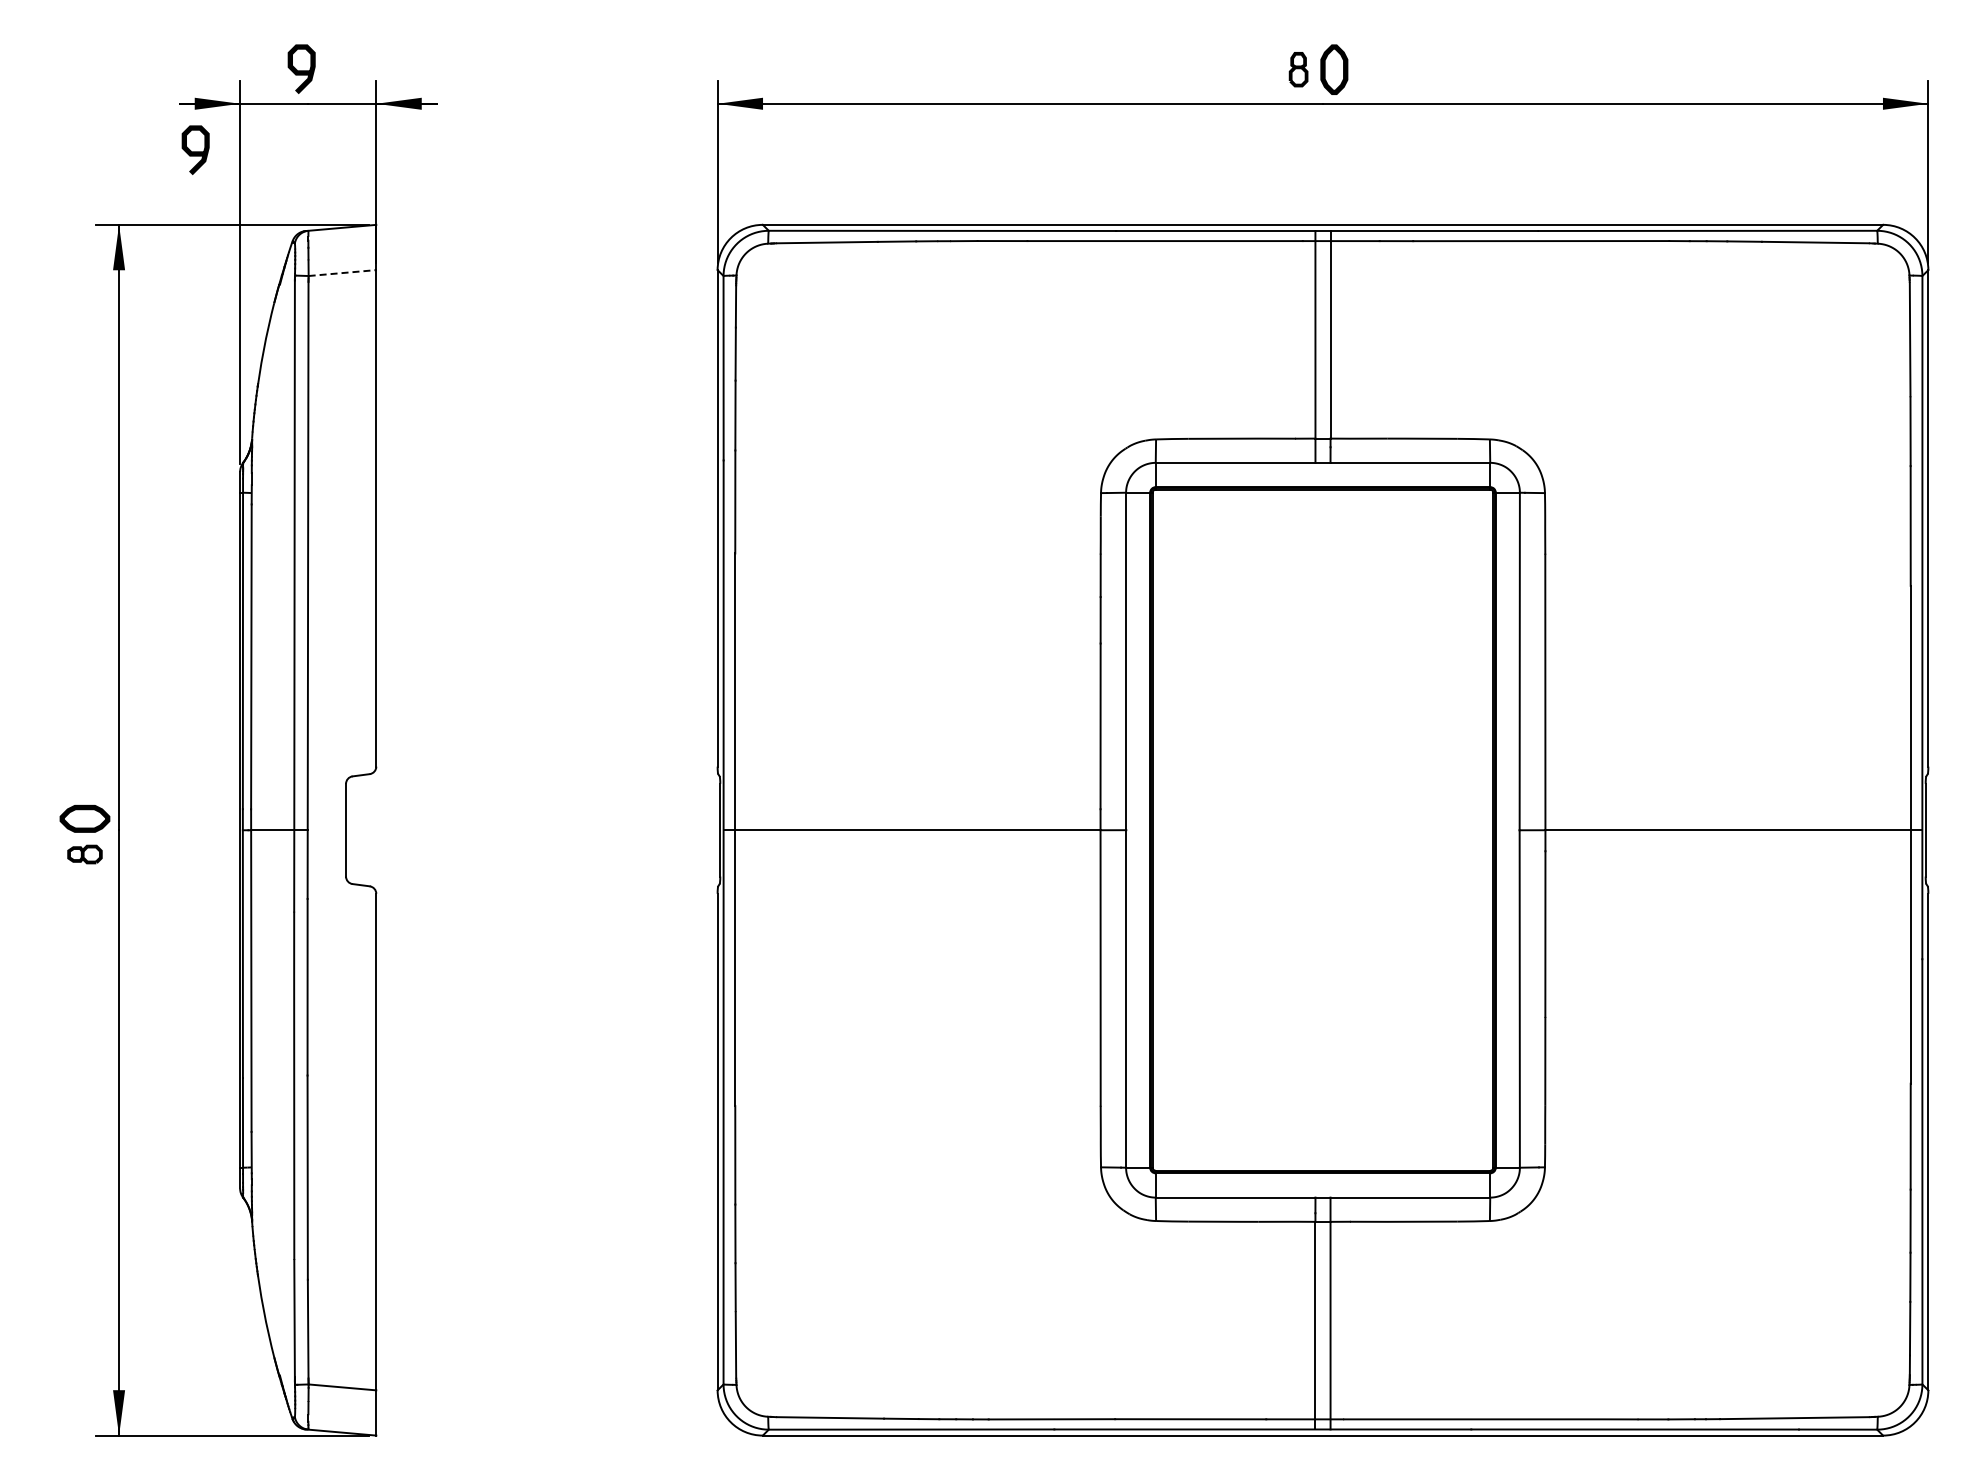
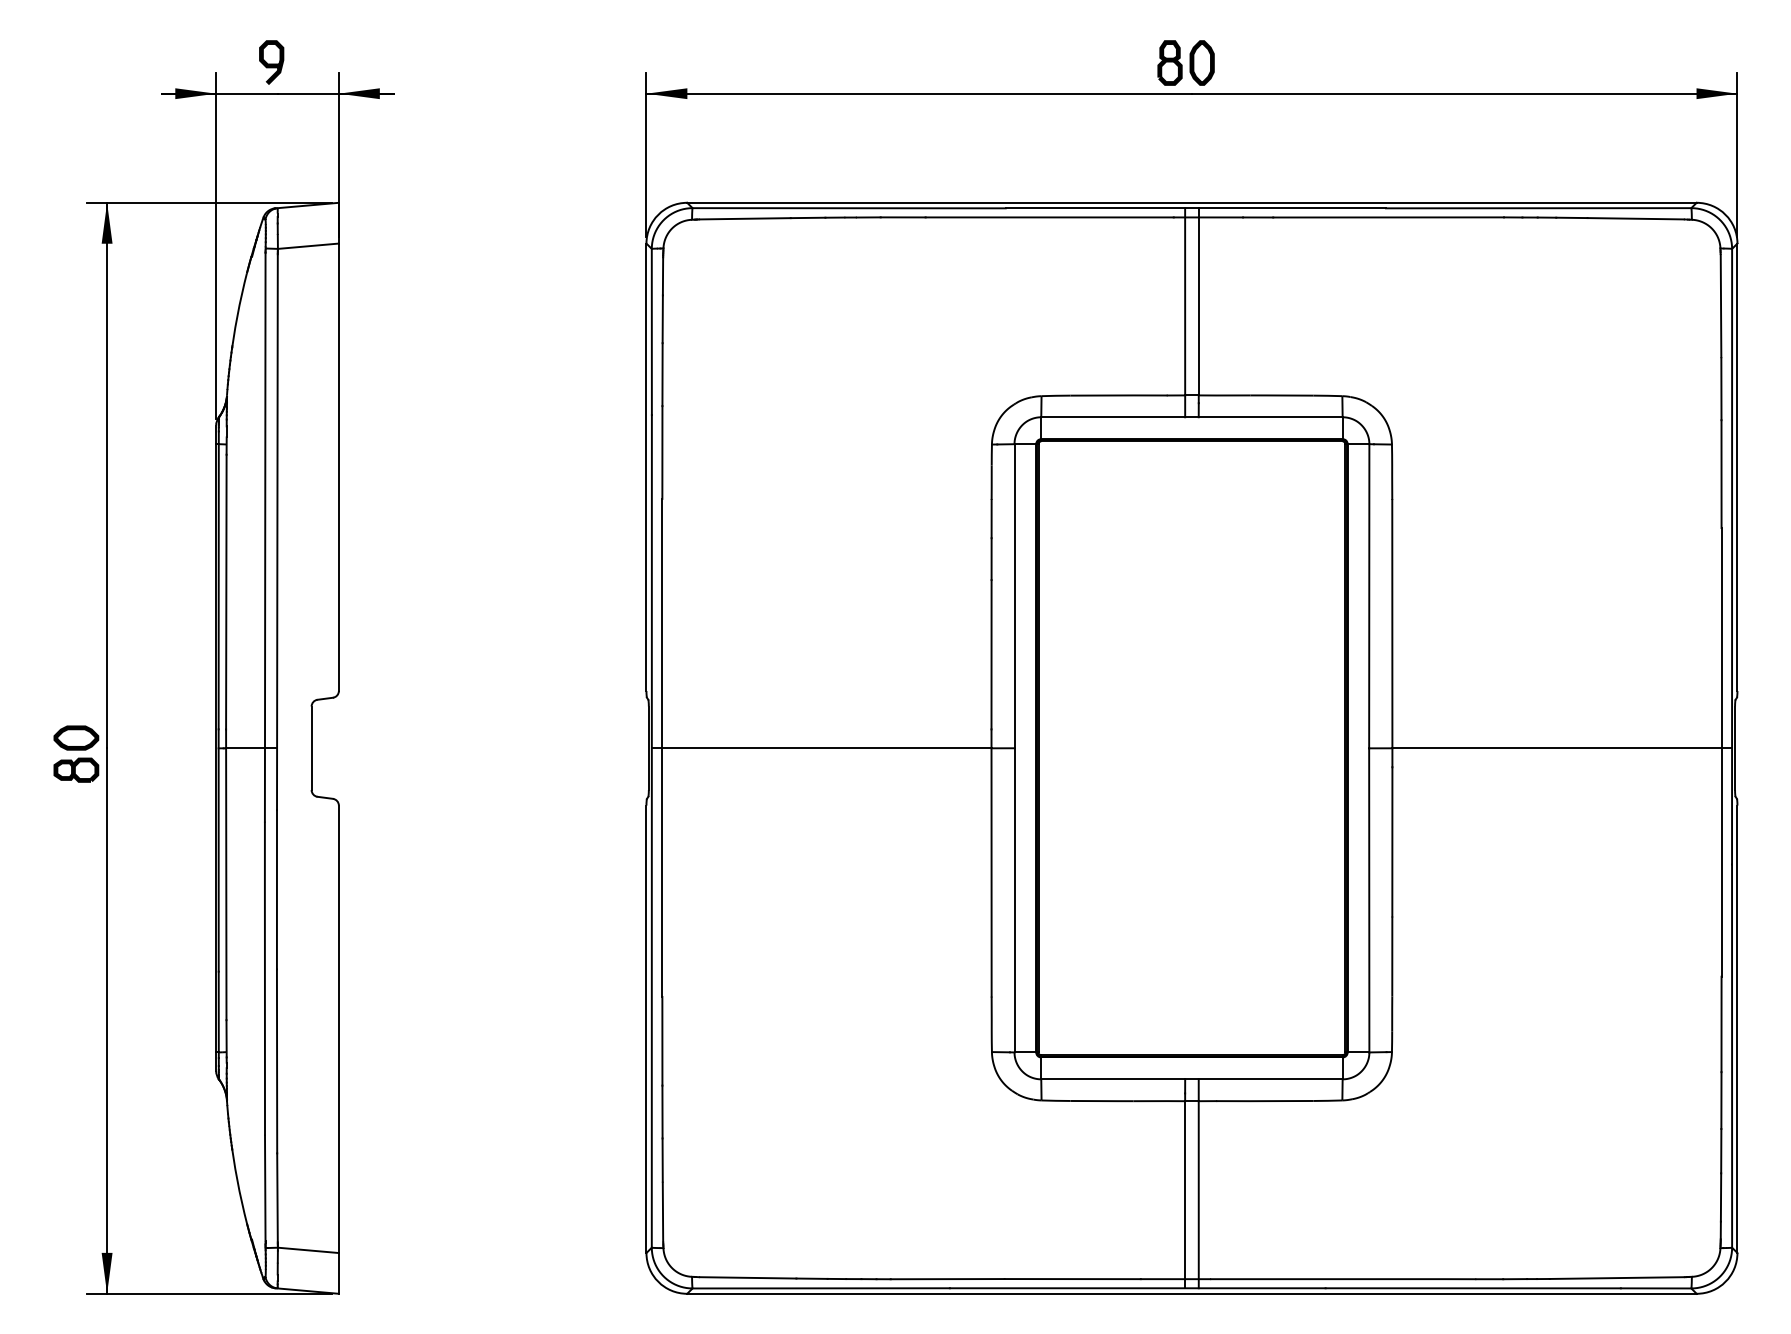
part: (1298, 69) -> (1169, 62), size x1.43
curve: (195, 151) -> (175, 136), removed
line: (342, 273) -> (308, 246), dashed -> solid
part: (84, 854) -> (75, 770), size x1.43

